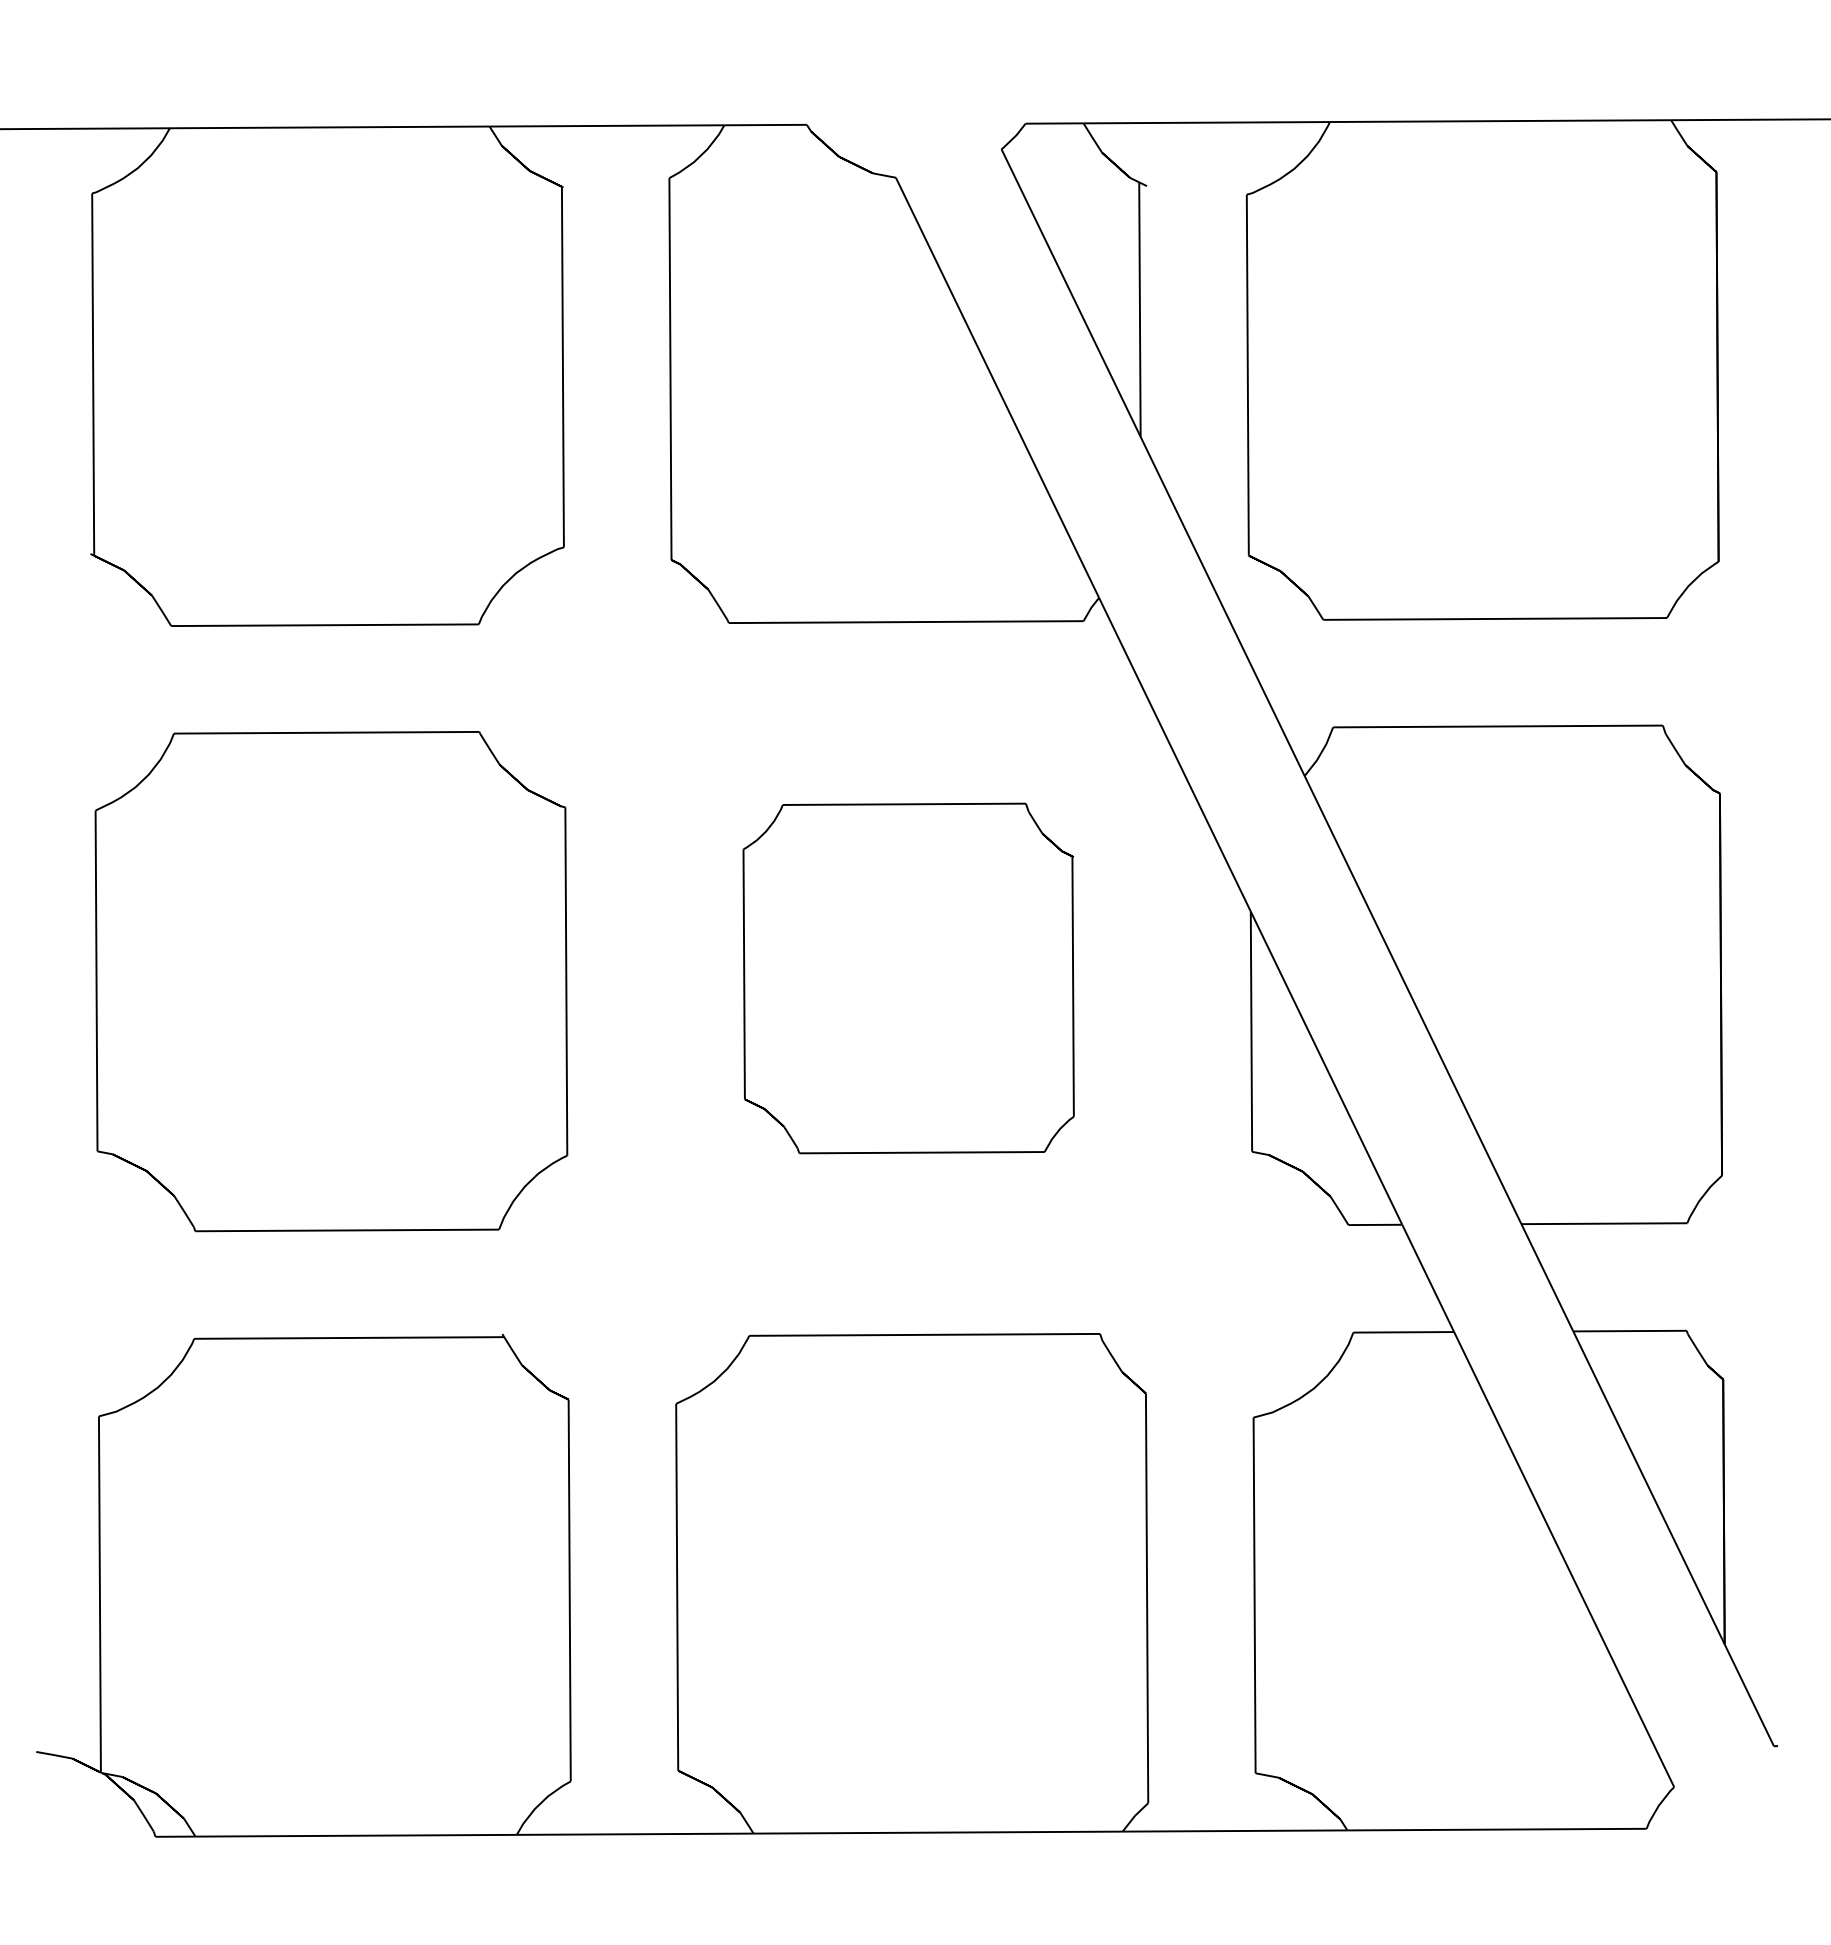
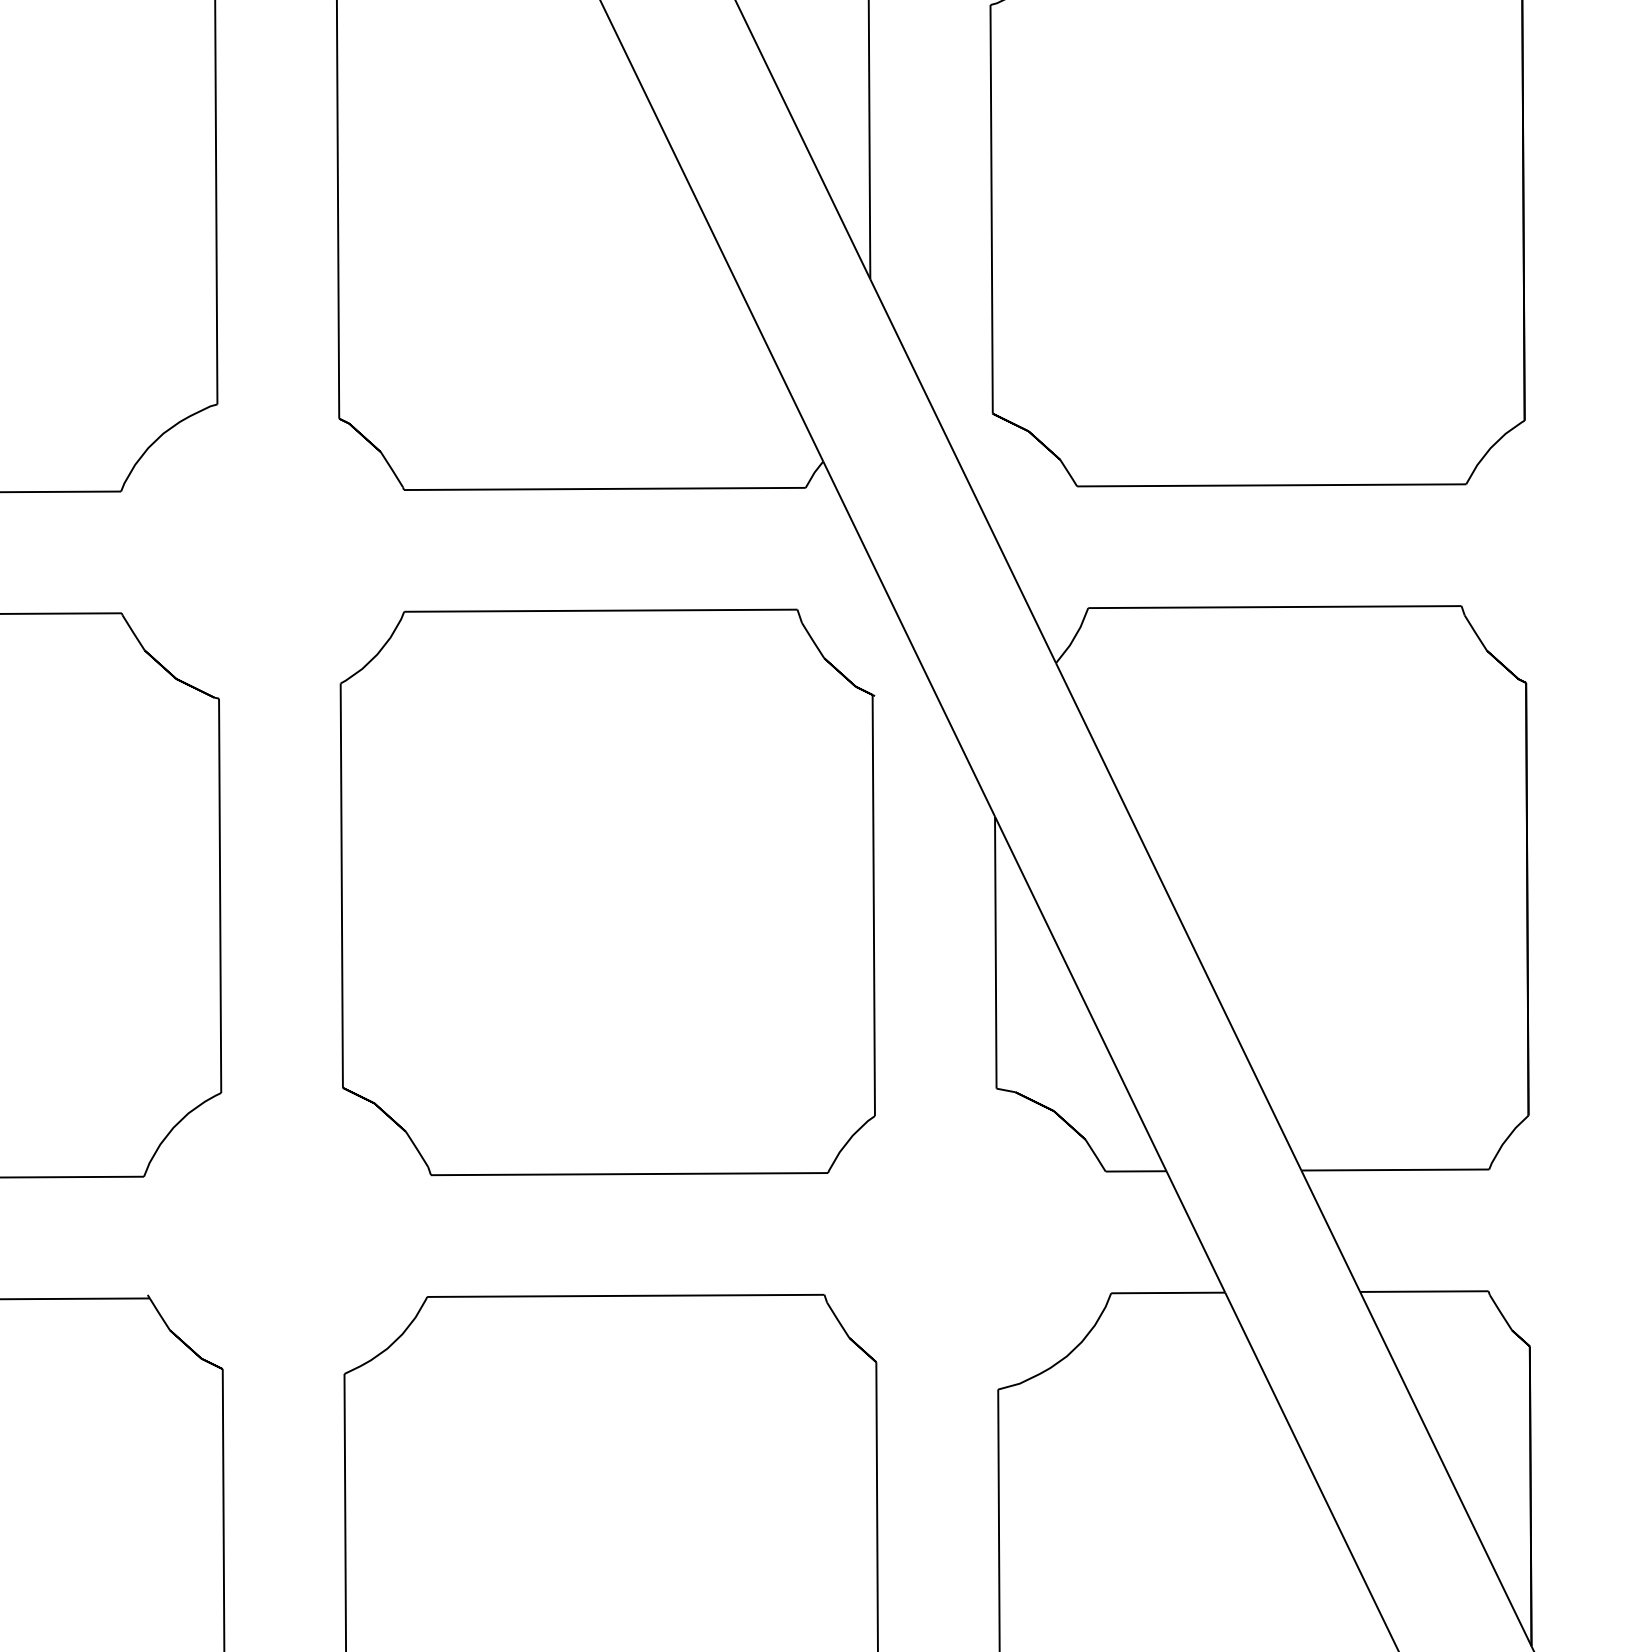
part: (908, 978) -> (607, 892), size x1.43

